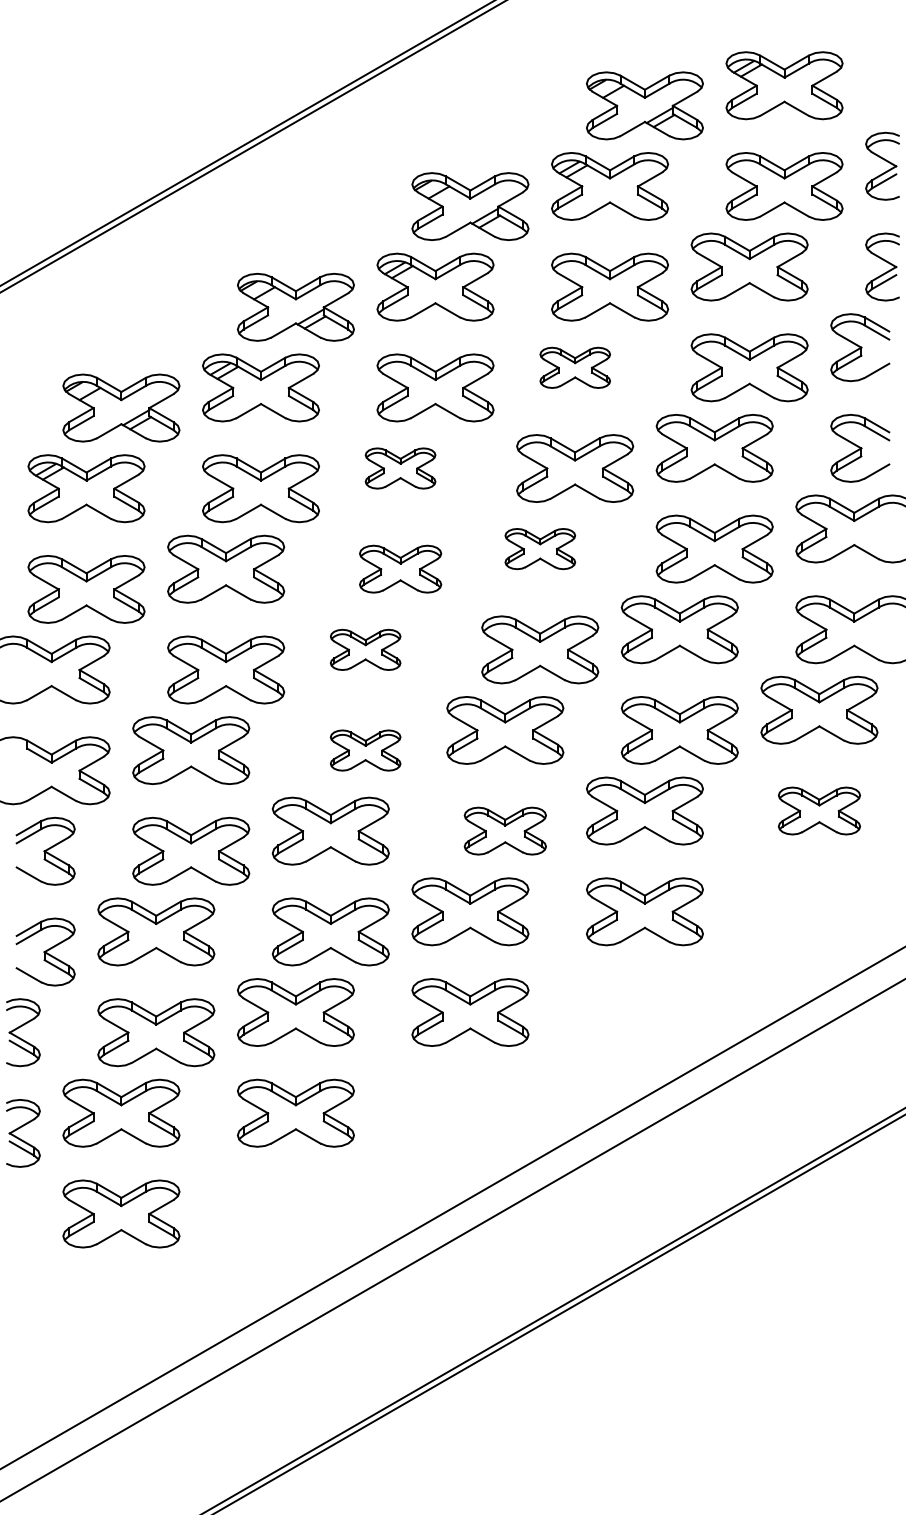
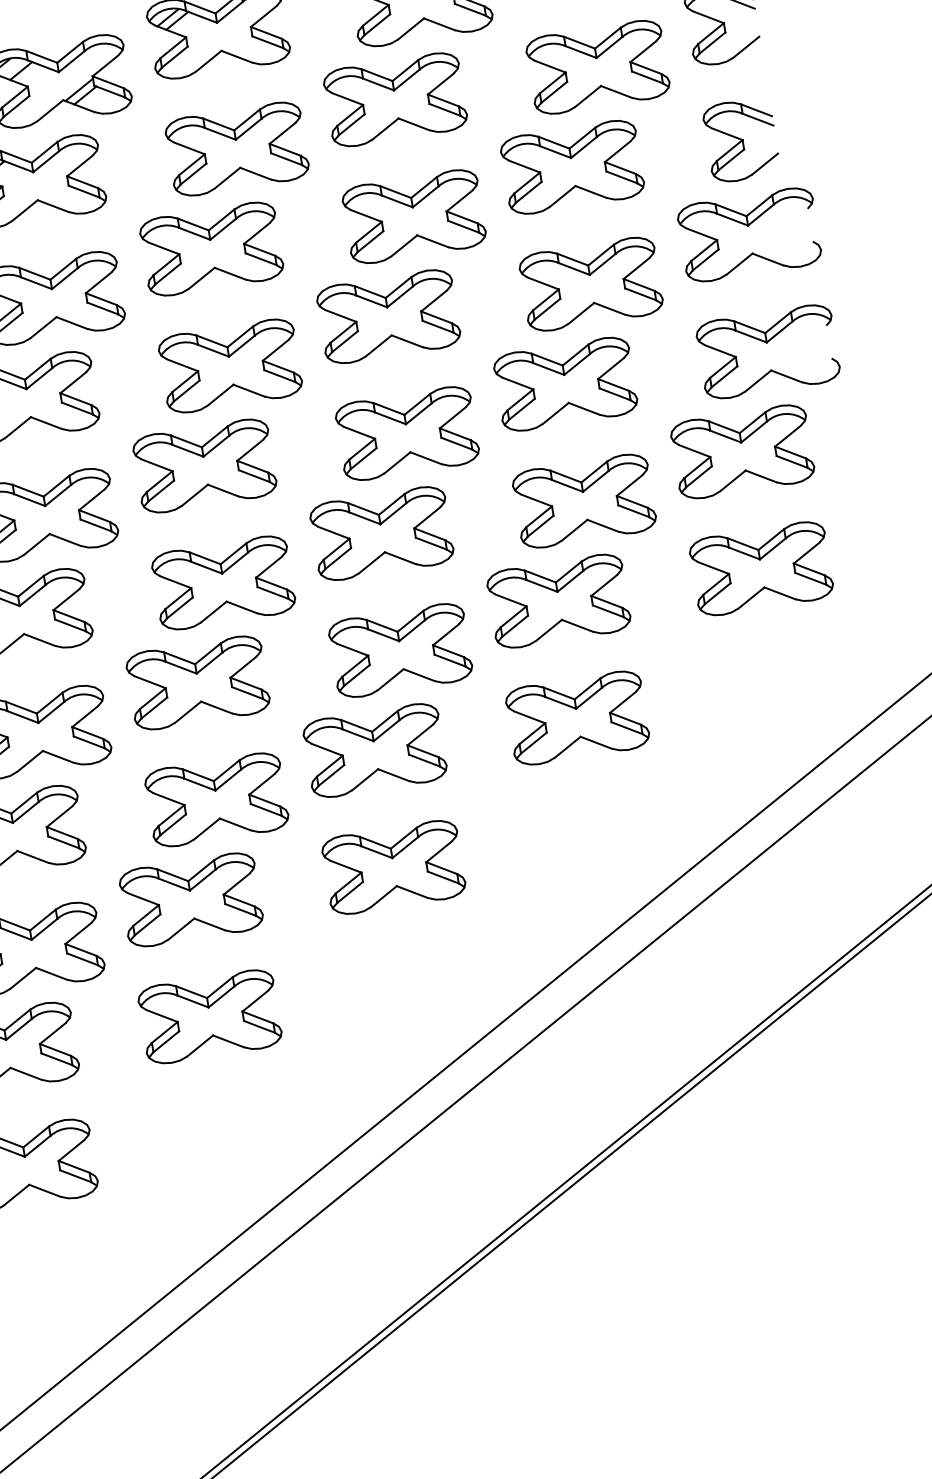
part: (575, 367) -> (395, 99), size x1.67
part: (400, 468) -> (211, 249), size x1.67
part: (540, 548) -> (388, 315), size x1.67
part: (400, 568) -> (230, 365), size x1.43
part: (365, 649) -> (204, 465), size x1.67
part: (365, 750) -> (223, 582), size x1.67
part: (819, 810) -> (761, 568), size x1.43
part: (505, 830) -> (400, 649), size x1.43

